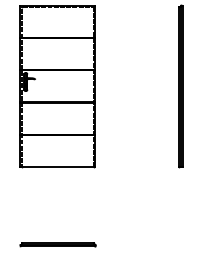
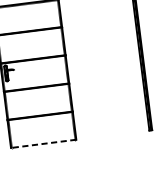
line: (57, 166) -> (43, 143), solid -> dashed

